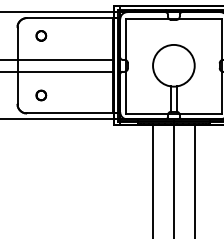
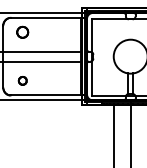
part: (41, 35) -> (22, 32), size x1.4

